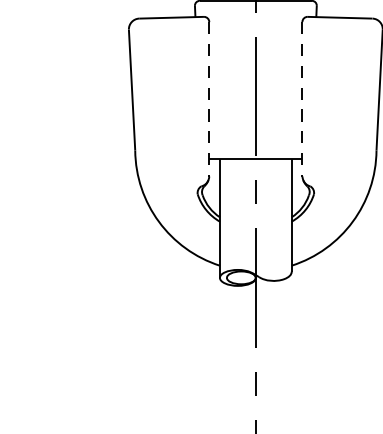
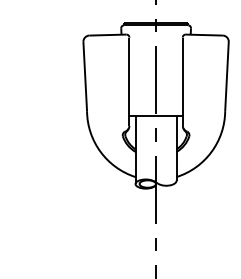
line: (209, 100) -> (129, 82), dashed -> solid
line: (301, 100) -> (182, 82), dashed -> solid

